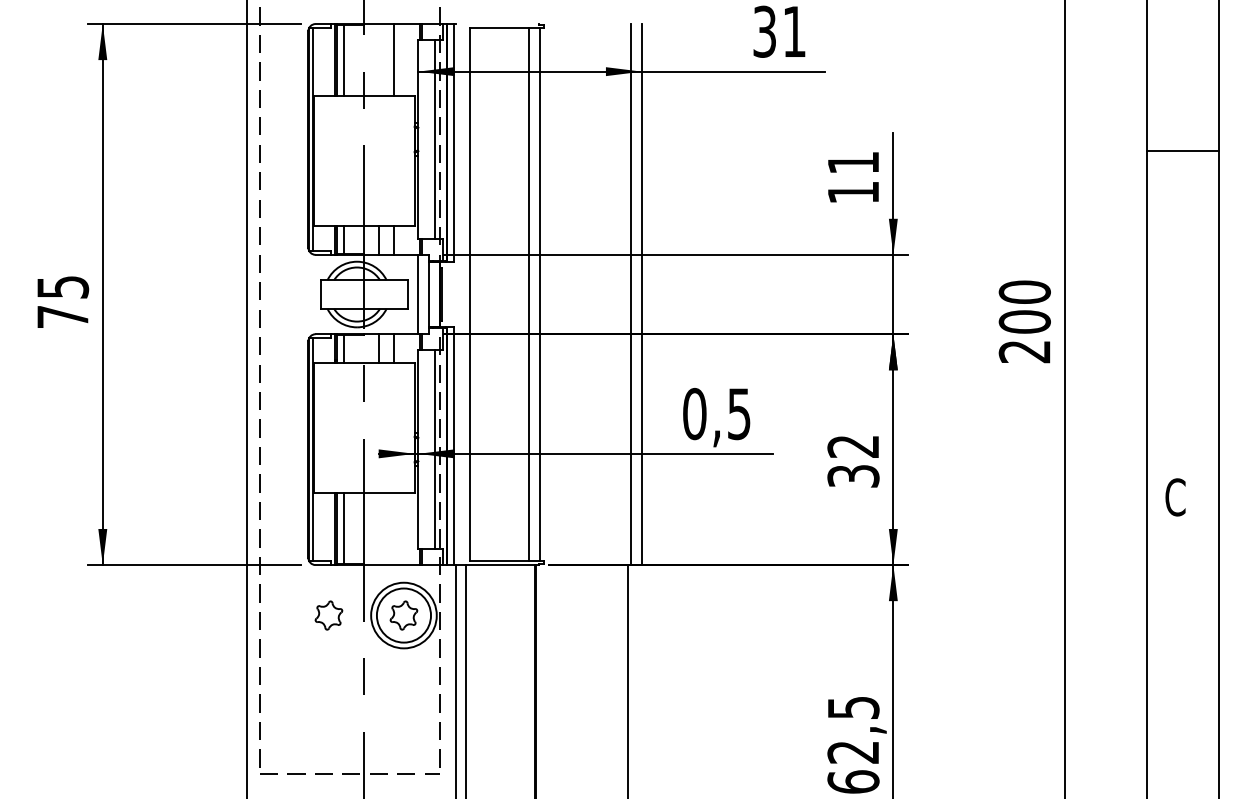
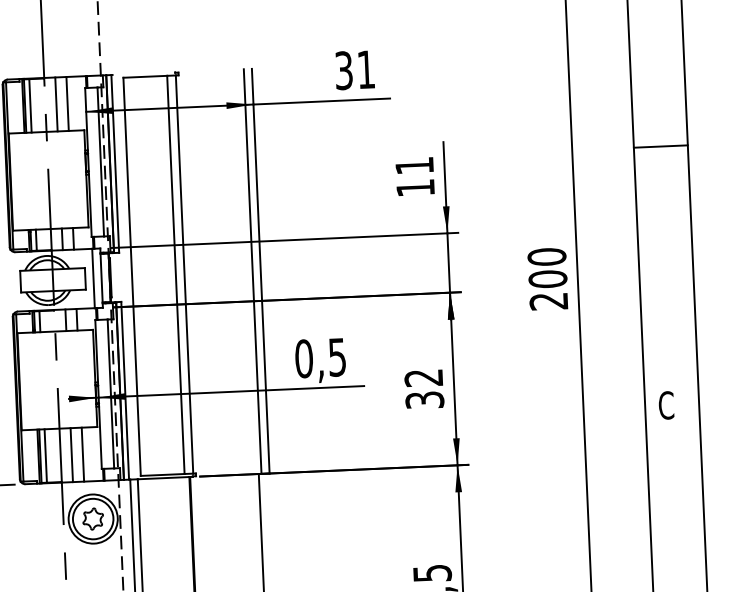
line: (379, 60) -> (56, 104), added
line: (379, 528) -> (72, 454), added
line: (393, 528) -> (82, 454), added
part: (328, 615) -> (36, 521), removed

